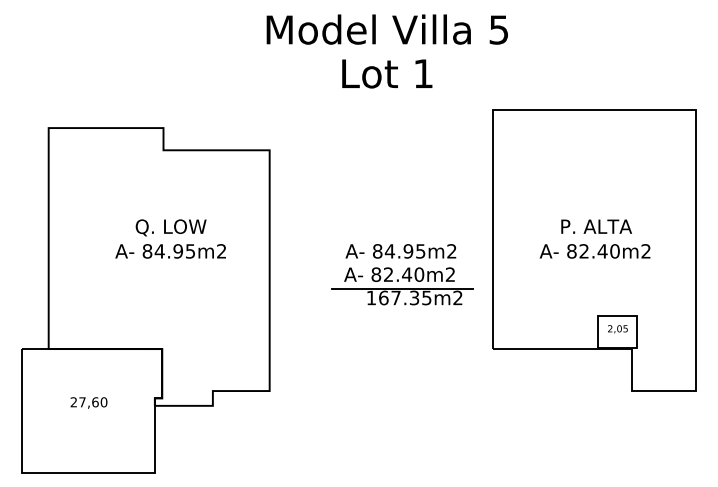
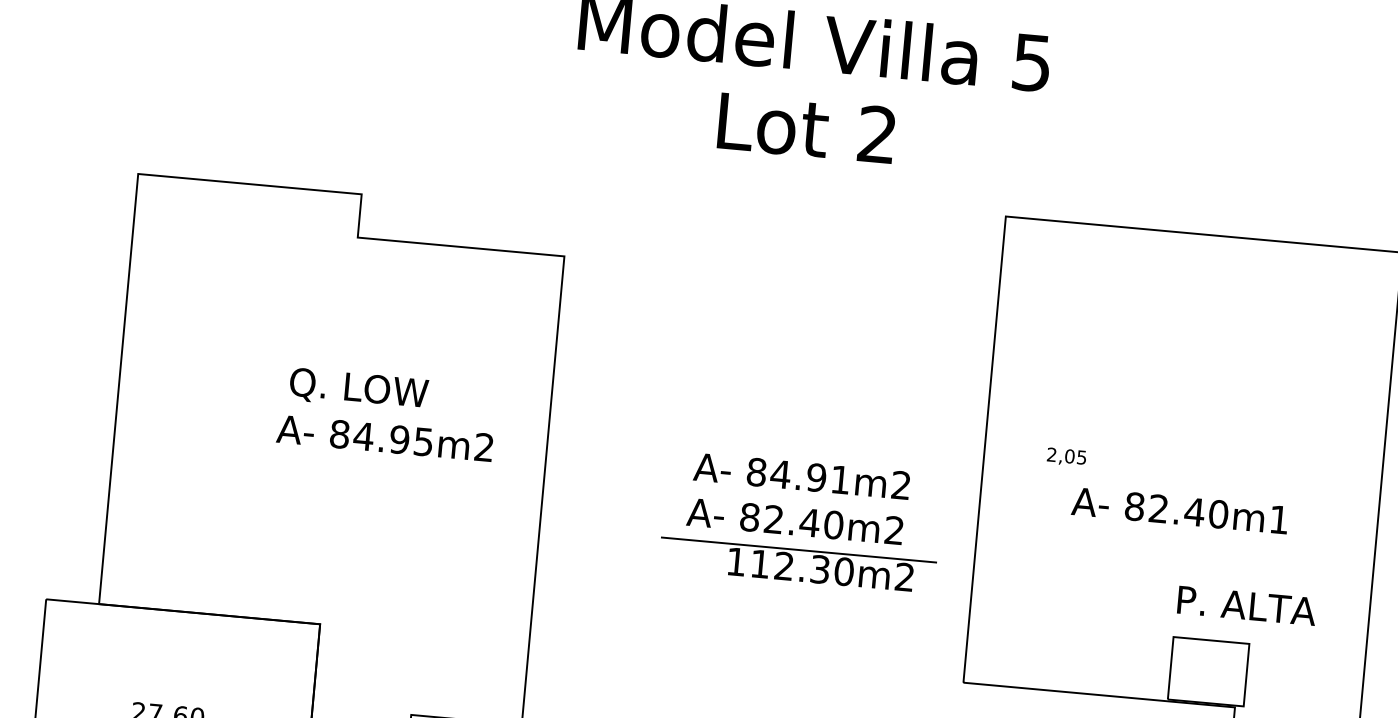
text: (423, 73) -> (877, 134), 1 -> 2
text: (596, 226) -> (1246, 605), moved
text: (170, 251) -> (384, 438), moved
text: (420, 251) -> (840, 480), 84.95m2 -> 84.91m2
text: (645, 251) -> (1278, 519), 82.40m2 -> 82.40m1
text: (405, 297) -> (802, 566), 167.35m2 -> 112.30m2
text: (617, 329) -> (1065, 457), moved

